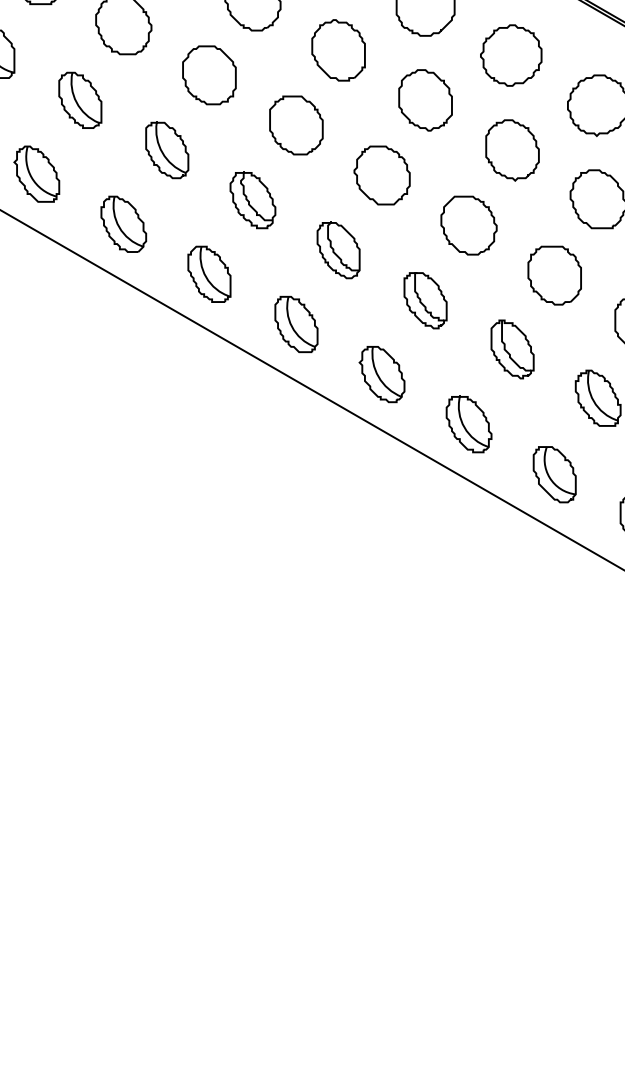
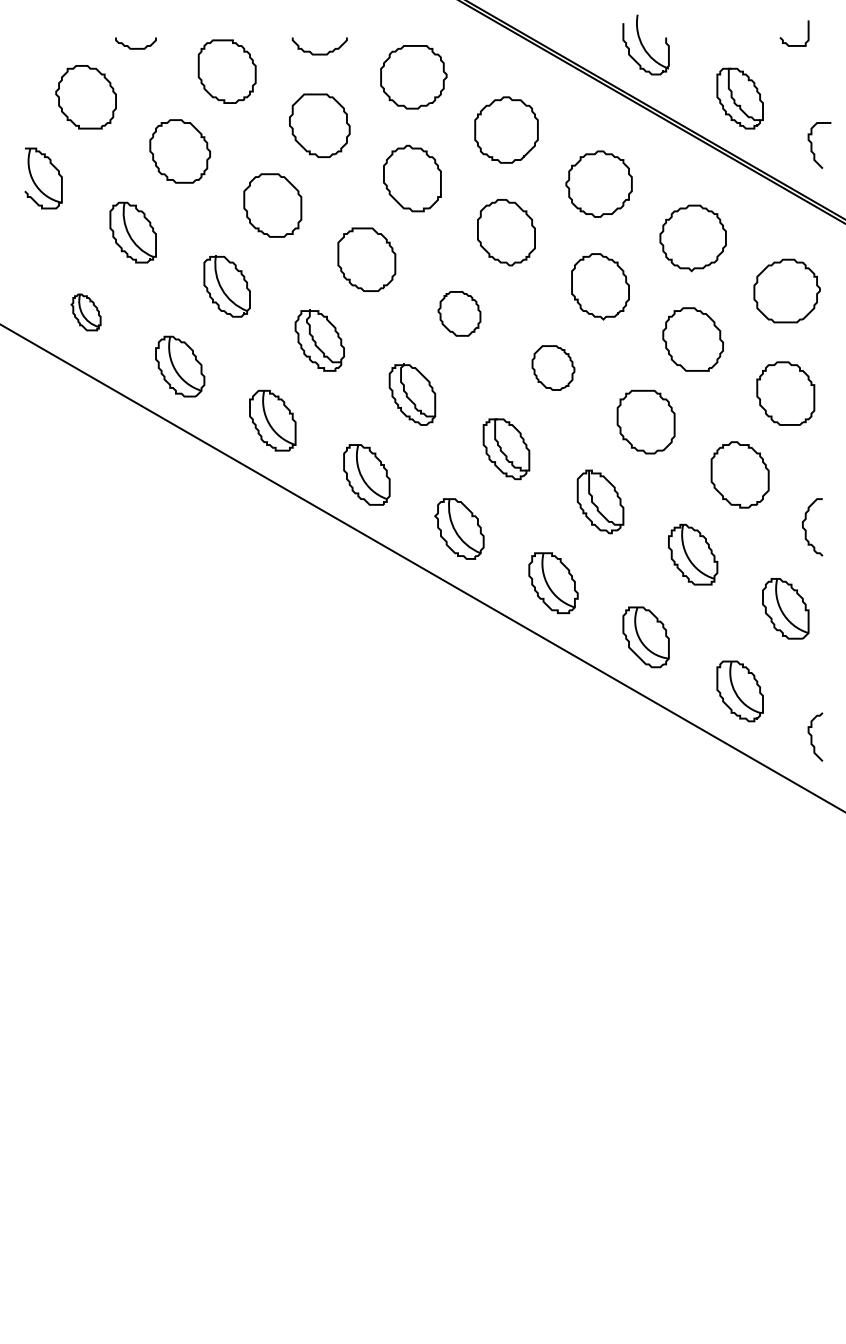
part: (36, 174) -> (85, 312), size x0.6
part: (382, 175) -> (459, 313), size x0.7
part: (469, 225) -> (553, 367), size x0.7

